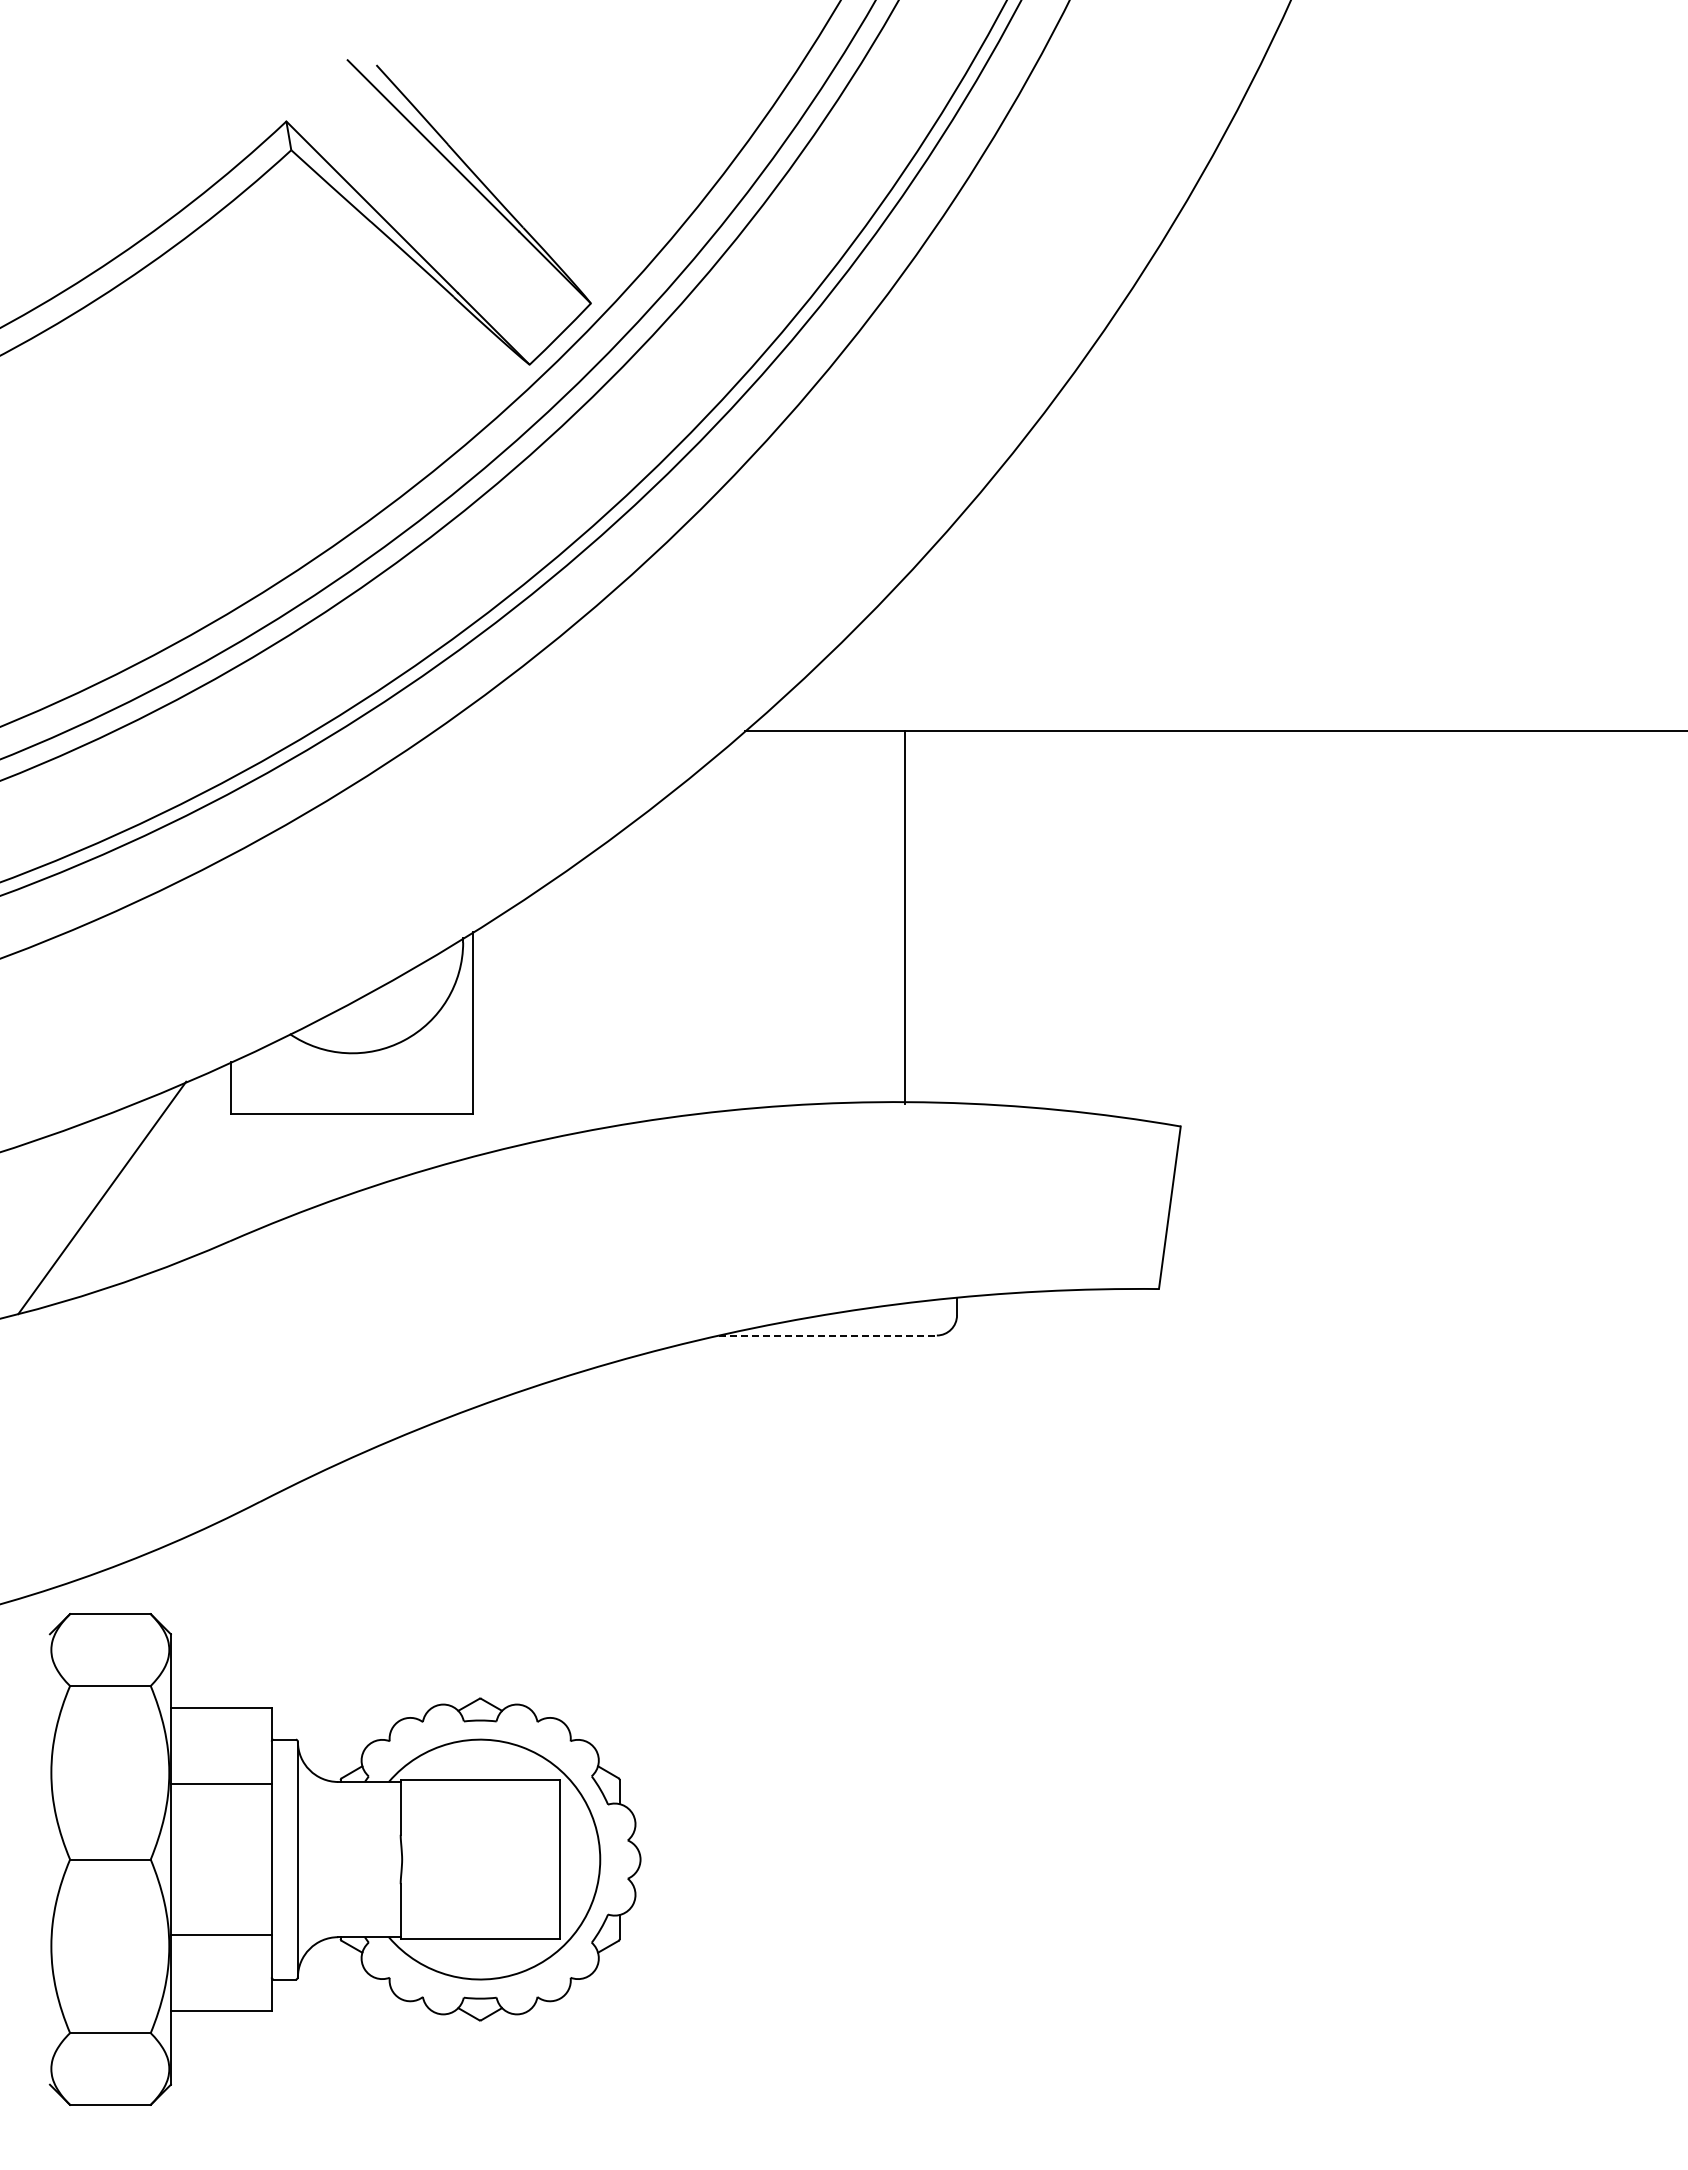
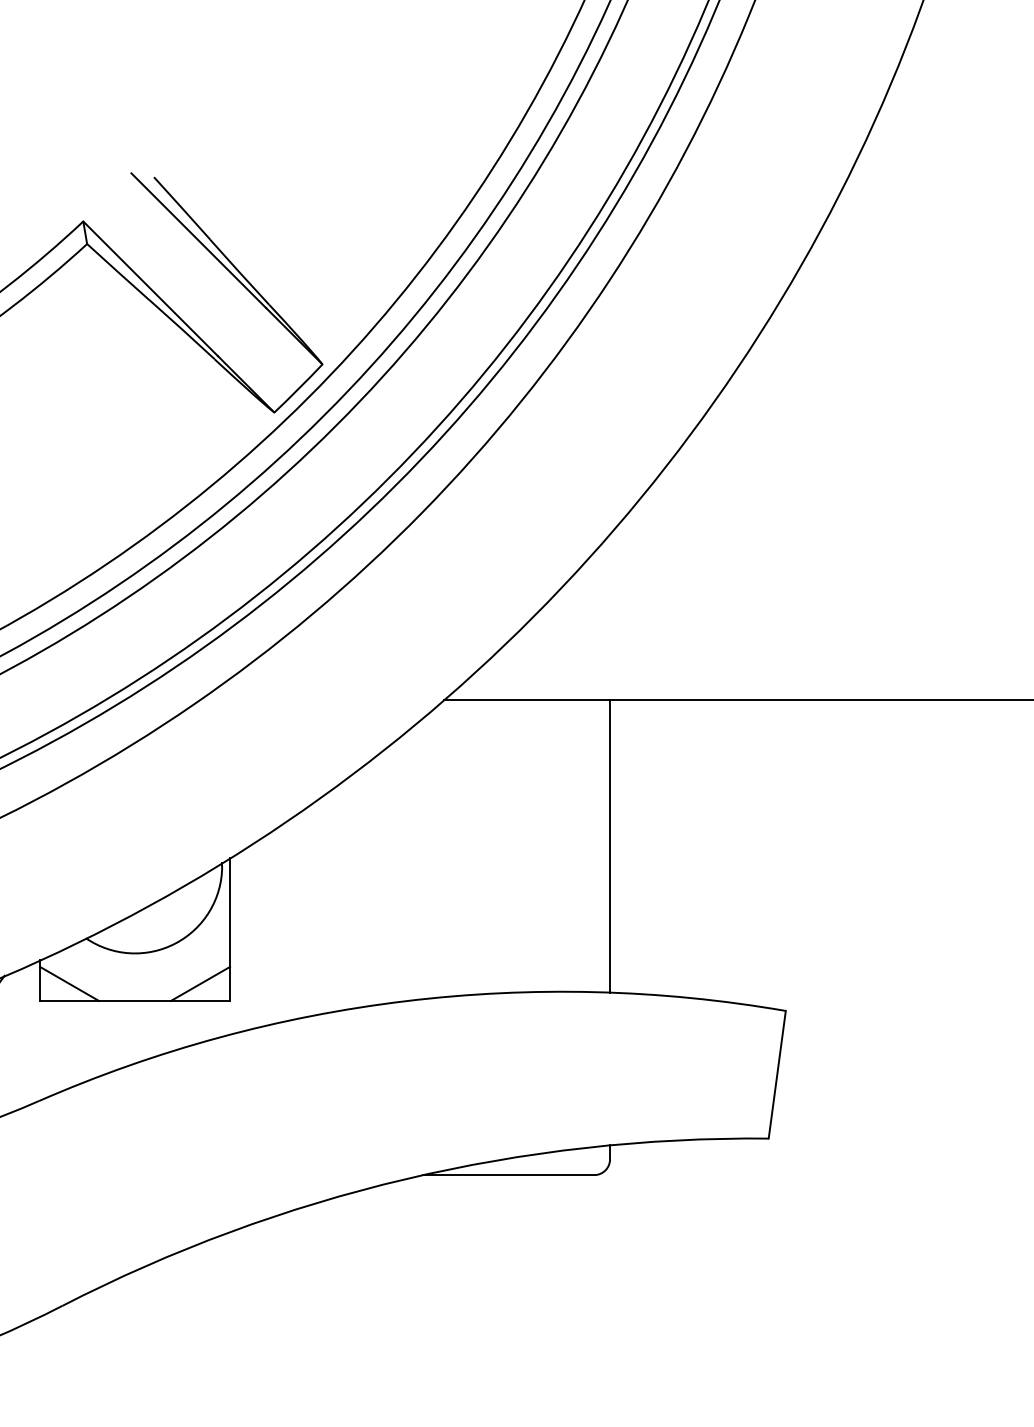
line: (905, 916) -> (610, 845), moved
line: (268, 1091) -> (69, 983), added
line: (435, 1091) -> (200, 983), added
line: (828, 1335) -> (509, 1175), dashed -> solid

